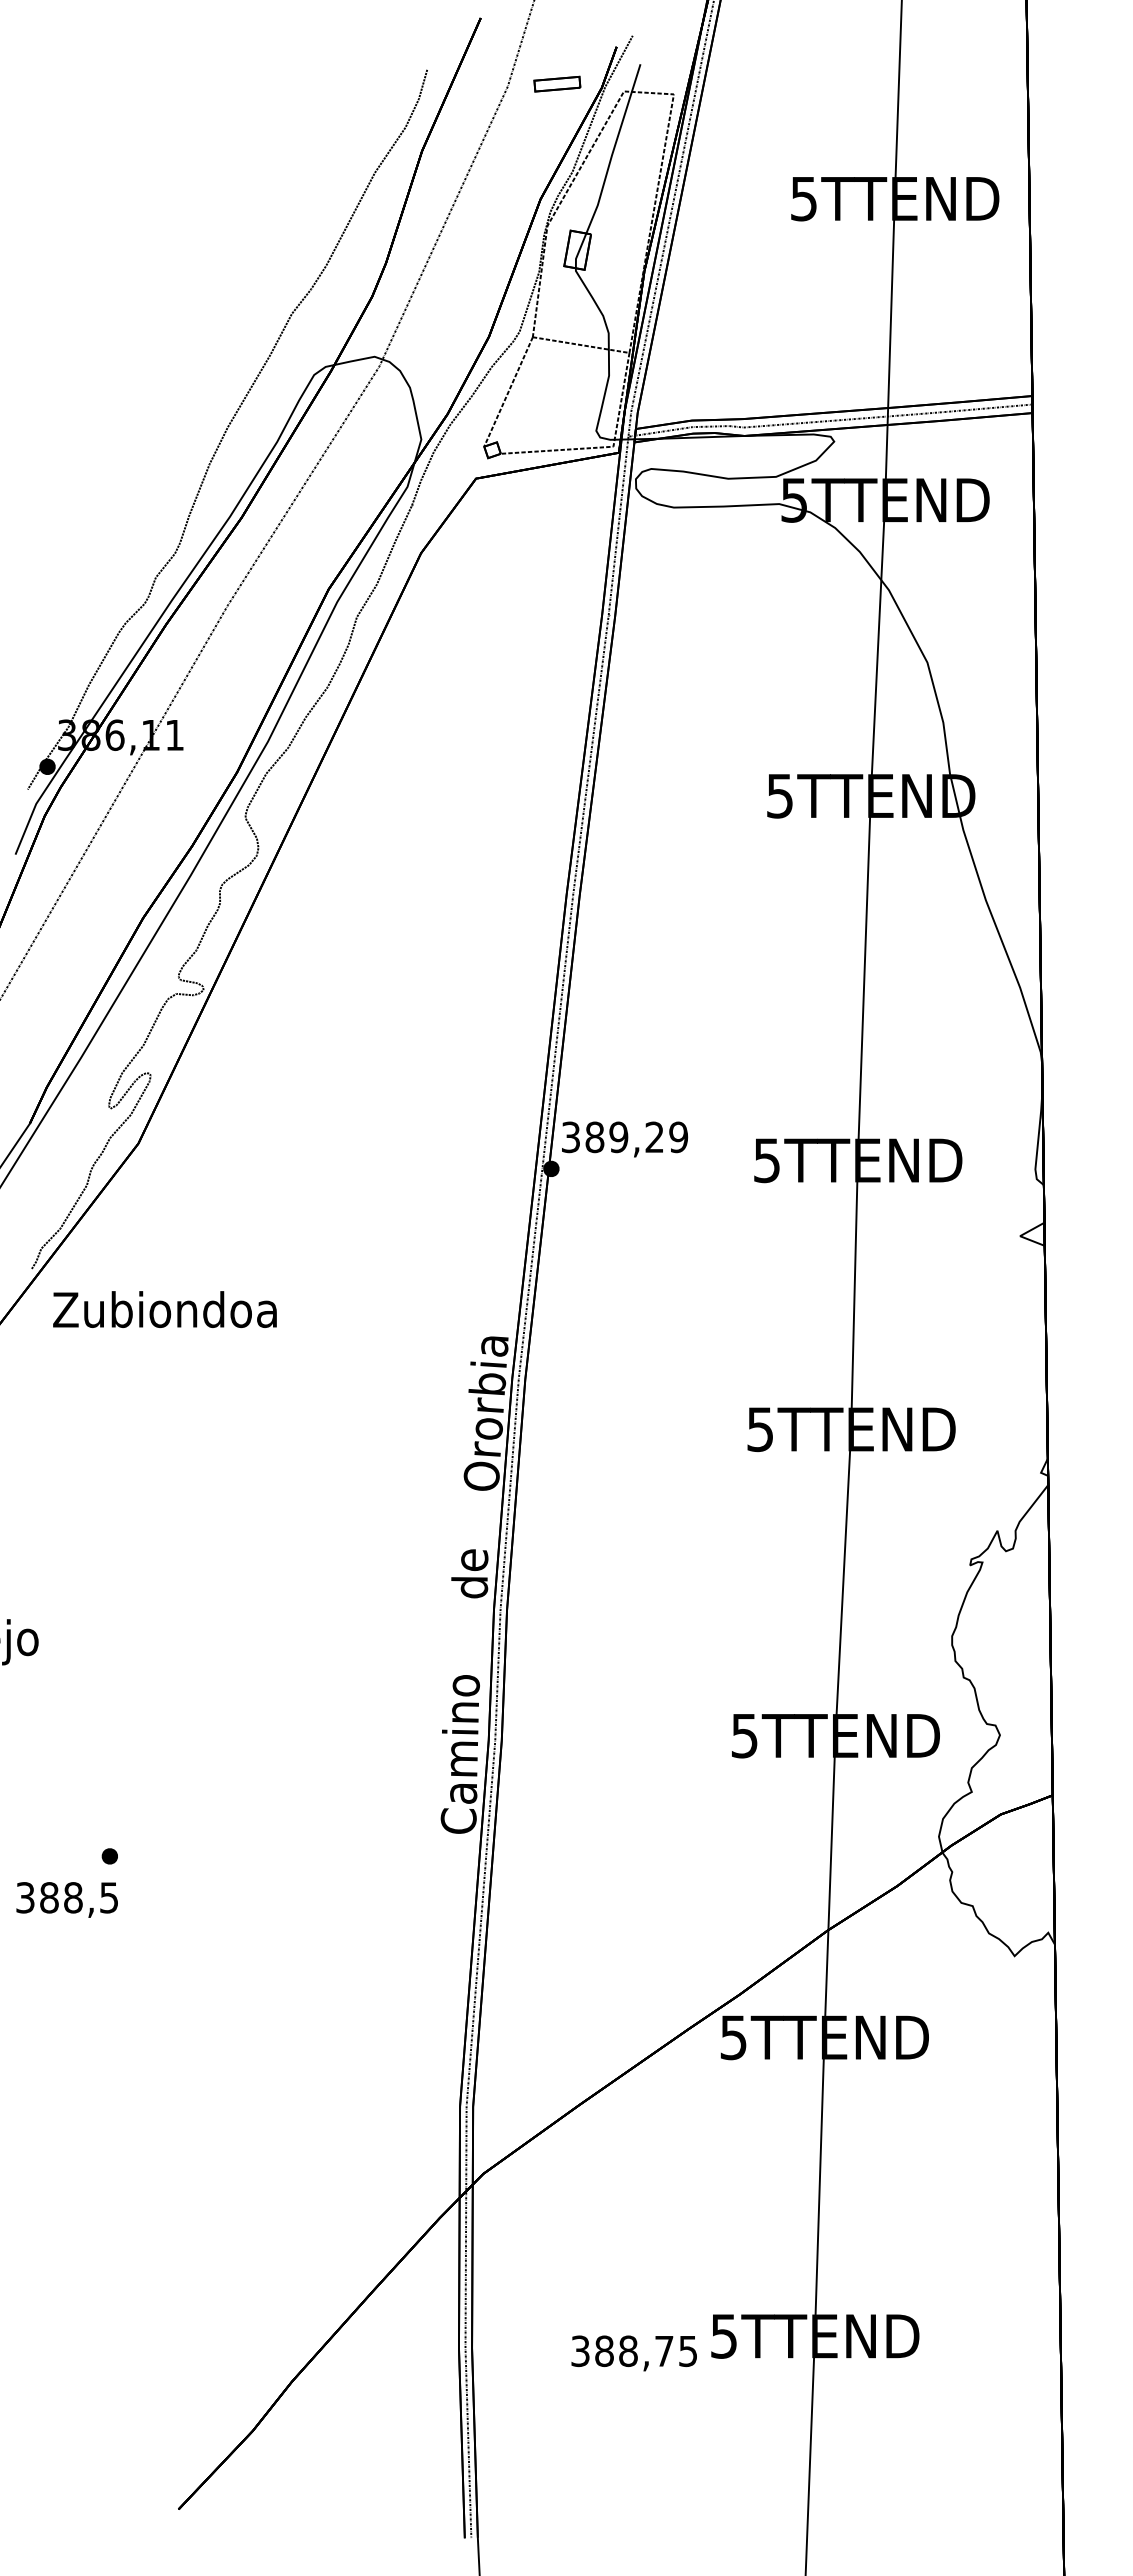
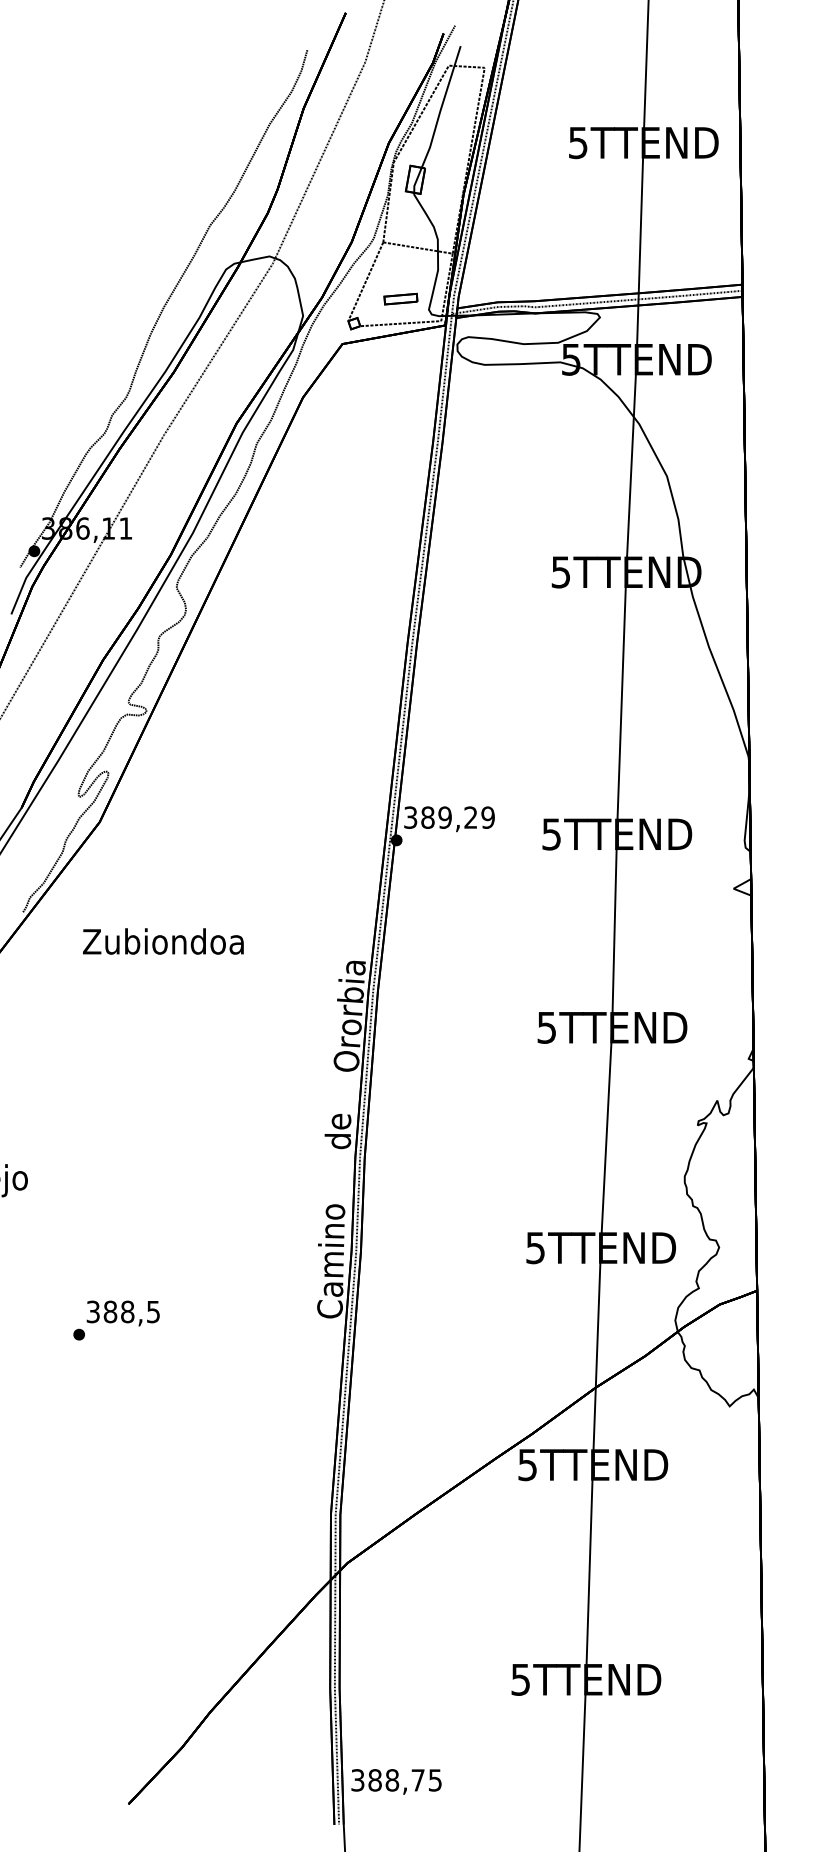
part: (557, 83) -> (401, 298), moved
text: (164, 1309) -> (163, 941), moved
text: (66, 1899) -> (122, 1313), moved
text: (633, 2353) -> (395, 1781), moved

